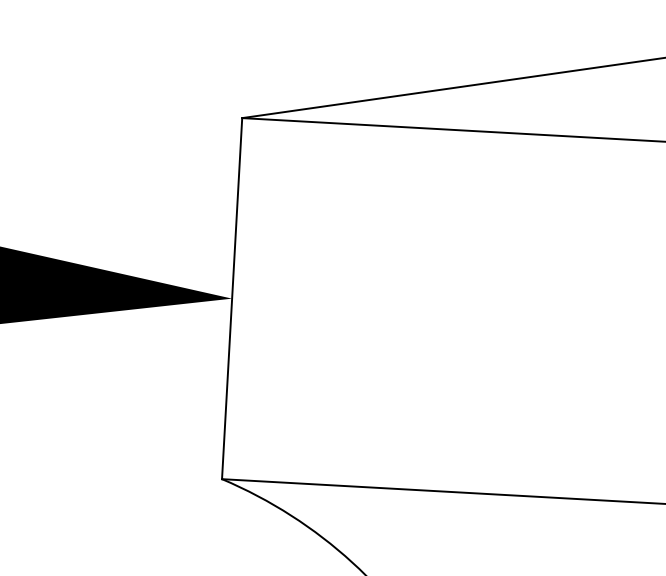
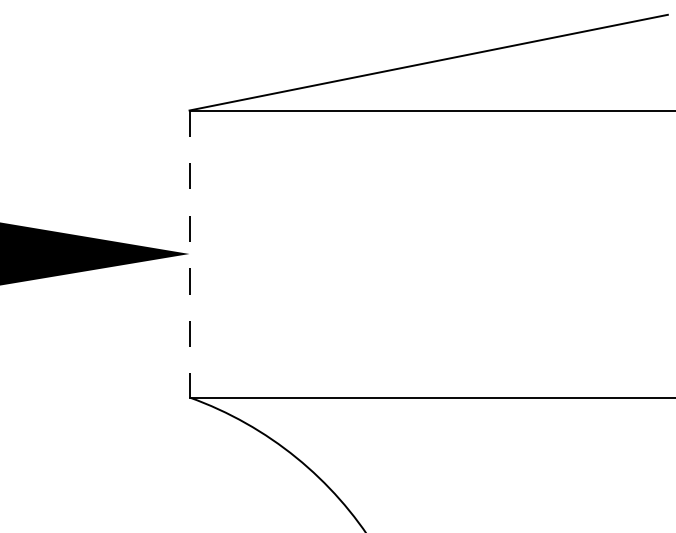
line: (232, 299) -> (189, 254), solid -> dashed

